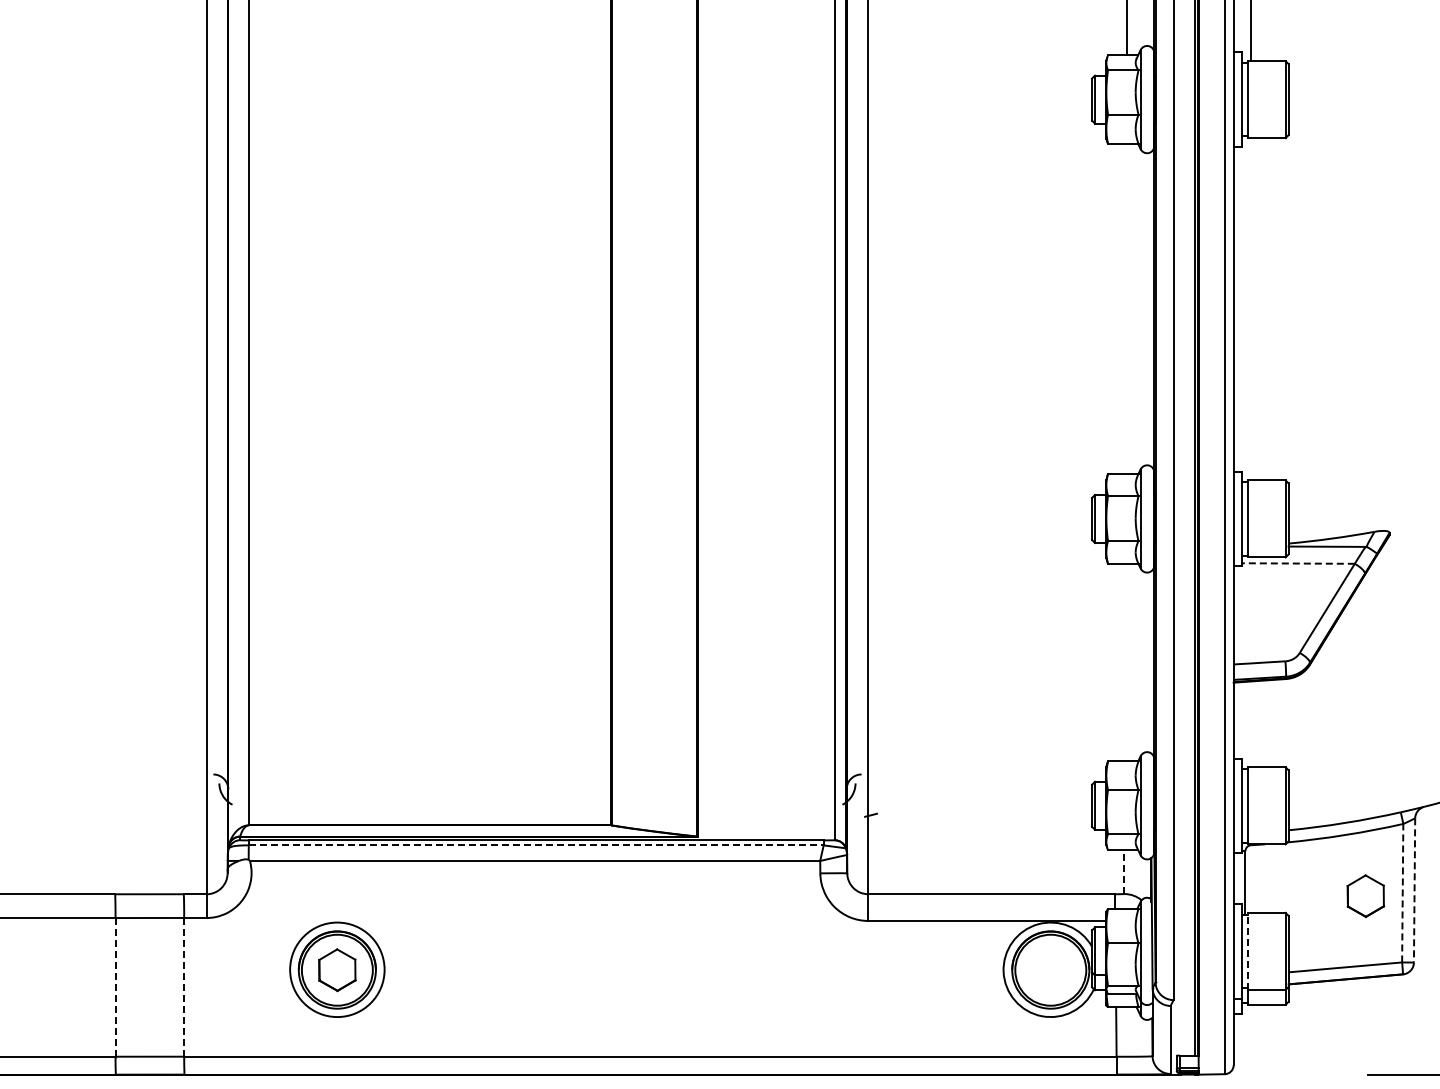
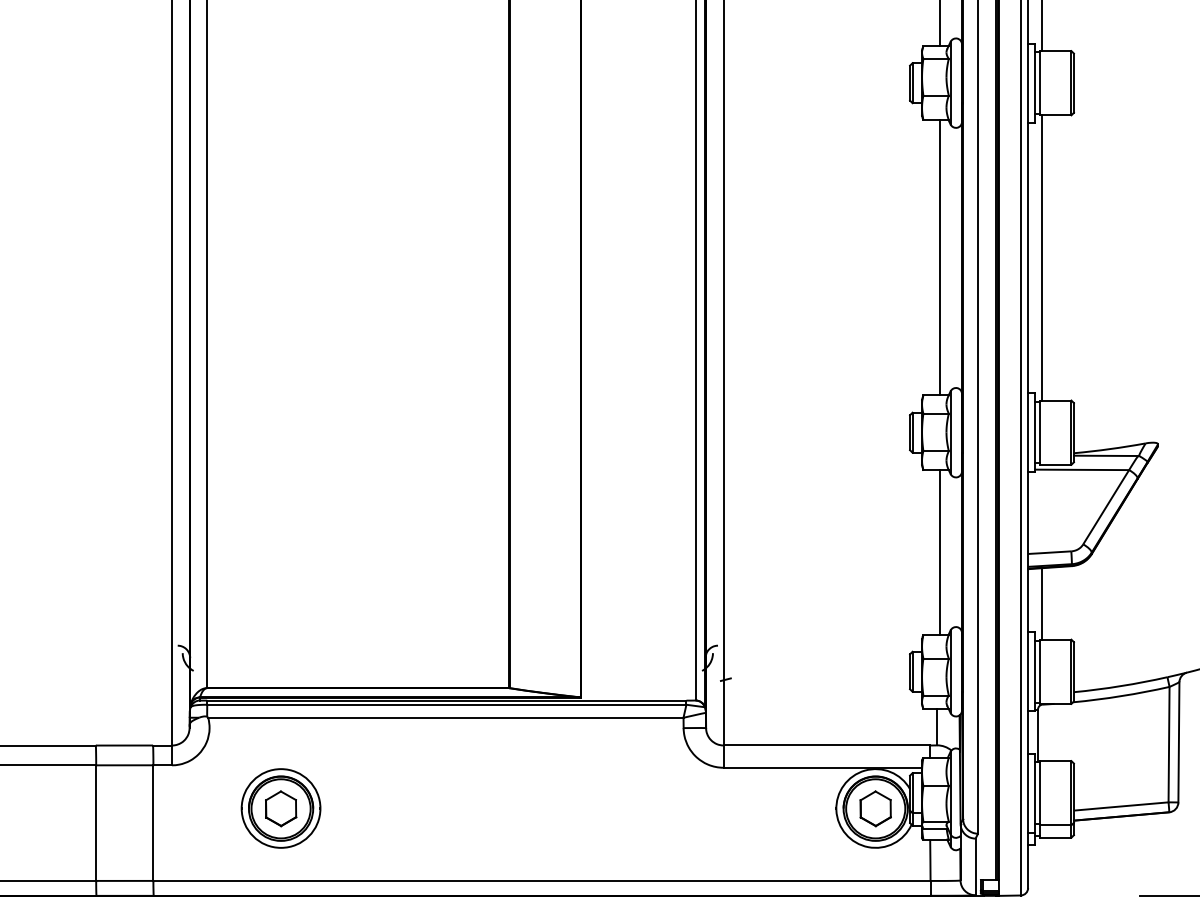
line: (1127, 308) -> (939, 257), added
line: (1250, 309) -> (1042, 258), added
line: (1297, 563) -> (1081, 469), dashed -> solid
line: (1127, 662) -> (939, 552), added
line: (1250, 724) -> (1042, 604), added
line: (536, 845) -> (447, 704), dashed -> solid
line: (1124, 872) -> (937, 727), dashed -> solid
line: (1414, 890) -> (1178, 742), dashed -> solid
line: (1402, 892) -> (1168, 744), dashed -> solid
part: (1365, 895) -> (875, 808), moved
line: (1247, 951) -> (1039, 793), dashed -> solid
line: (115, 986) -> (96, 822), dashed -> solid
line: (184, 986) -> (153, 822), dashed -> solid

